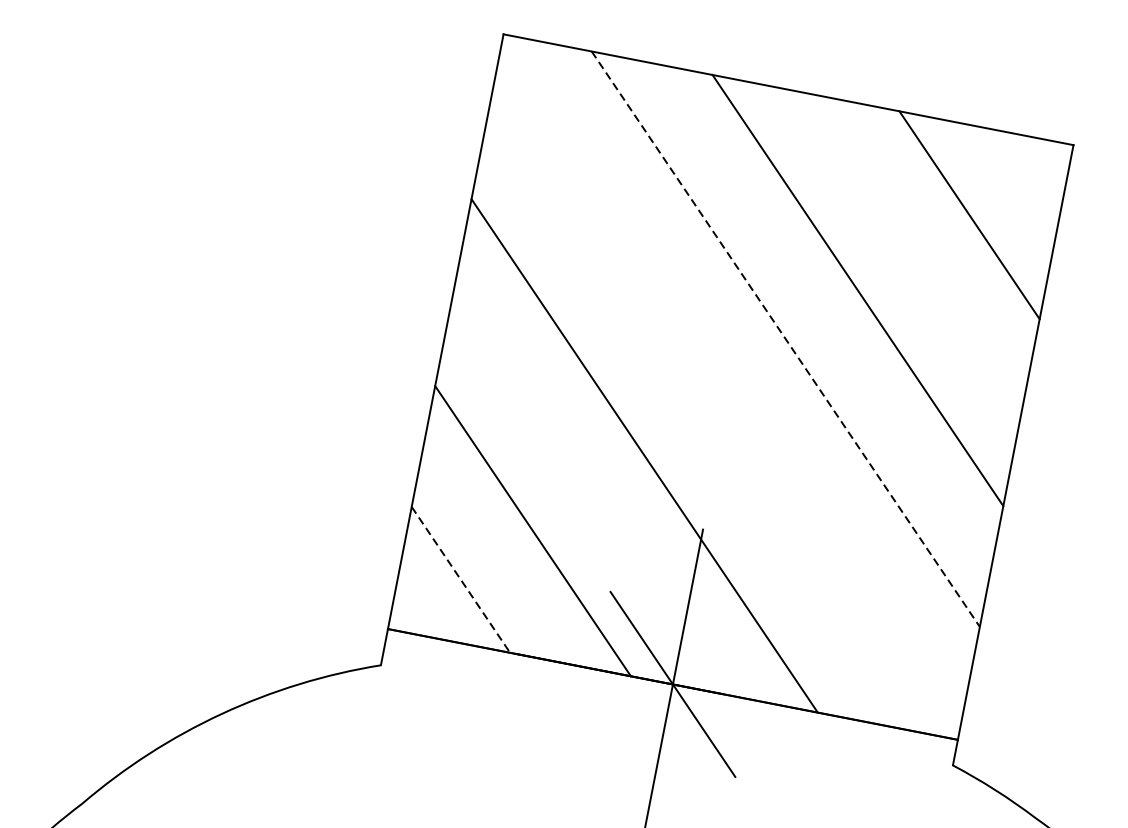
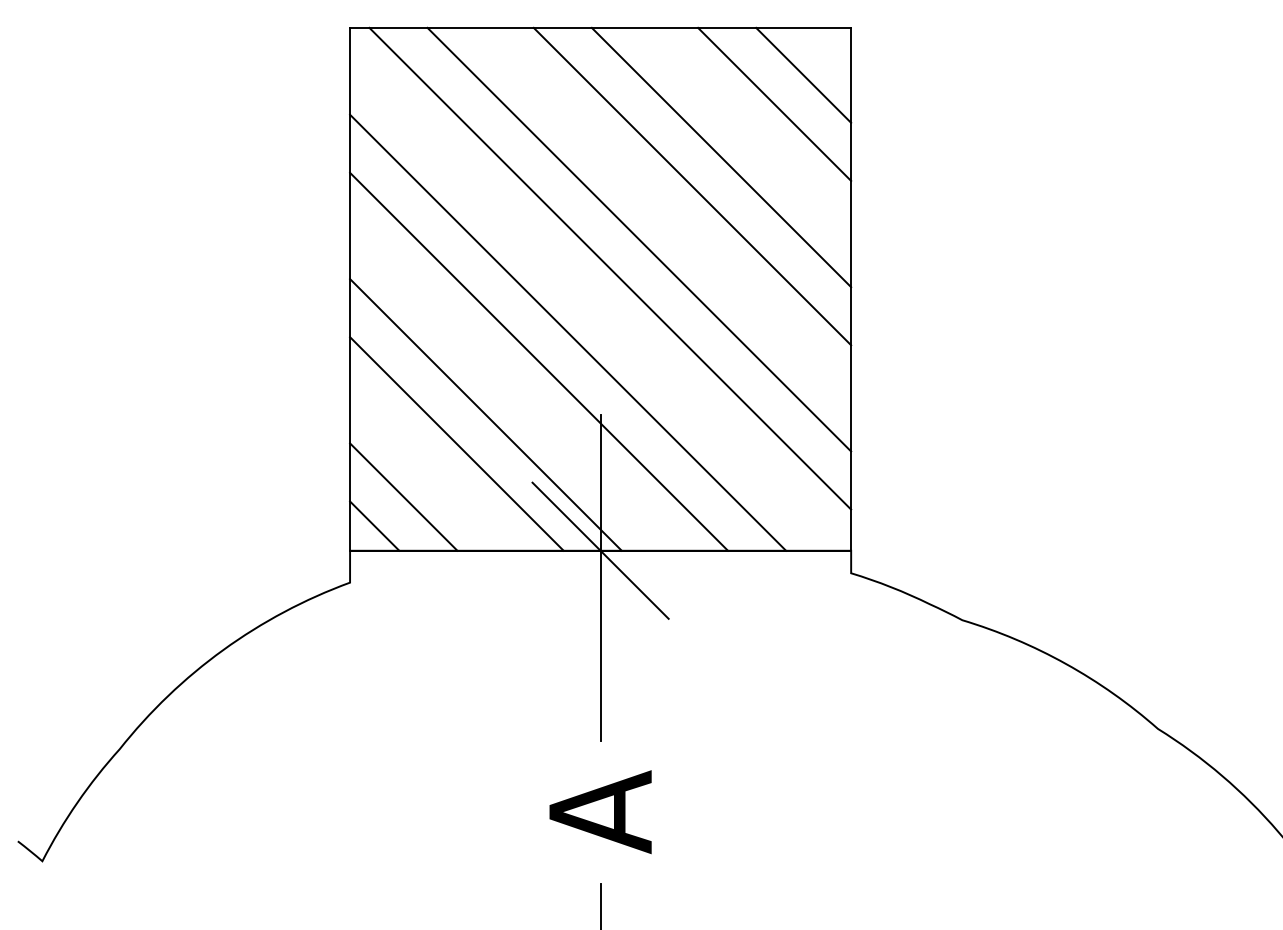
line: (1009, 187) -> (803, 74), added
line: (897, 263) -> (721, 157), added
line: (785, 338) -> (639, 239), dashed -> solid
line: (746, 365) -> (610, 268), added
line: (684, 429) -> (568, 332), added
line: (572, 503) -> (485, 414), added
line: (460, 580) -> (403, 497), dashed -> solid
line: (421, 605) -> (374, 525), added

